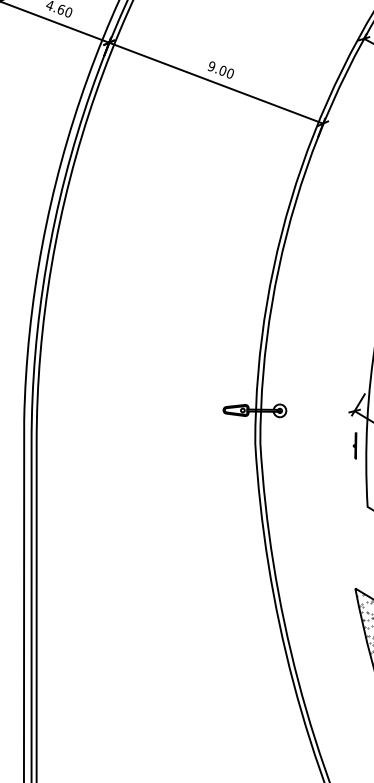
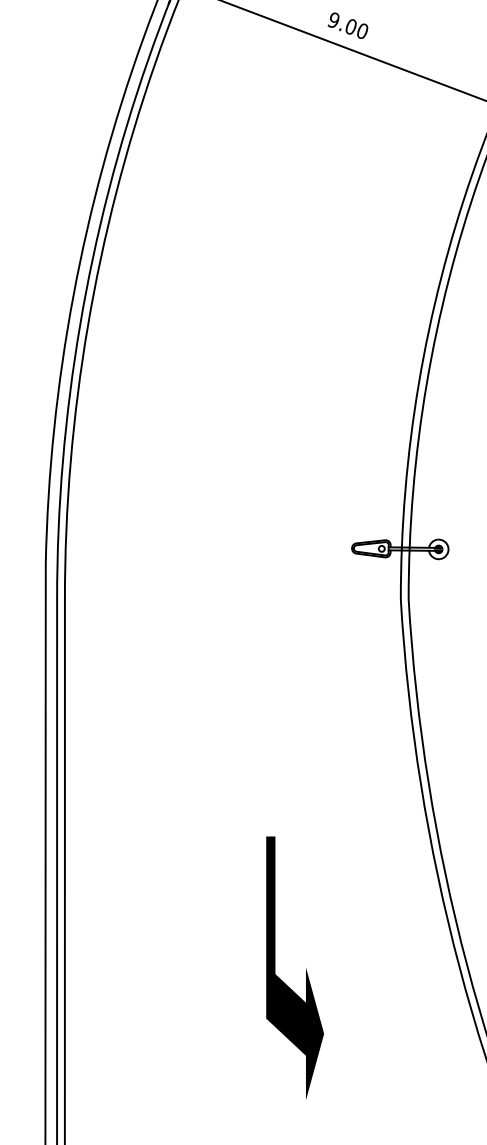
part: (193, 683) -> (305, 968), added

